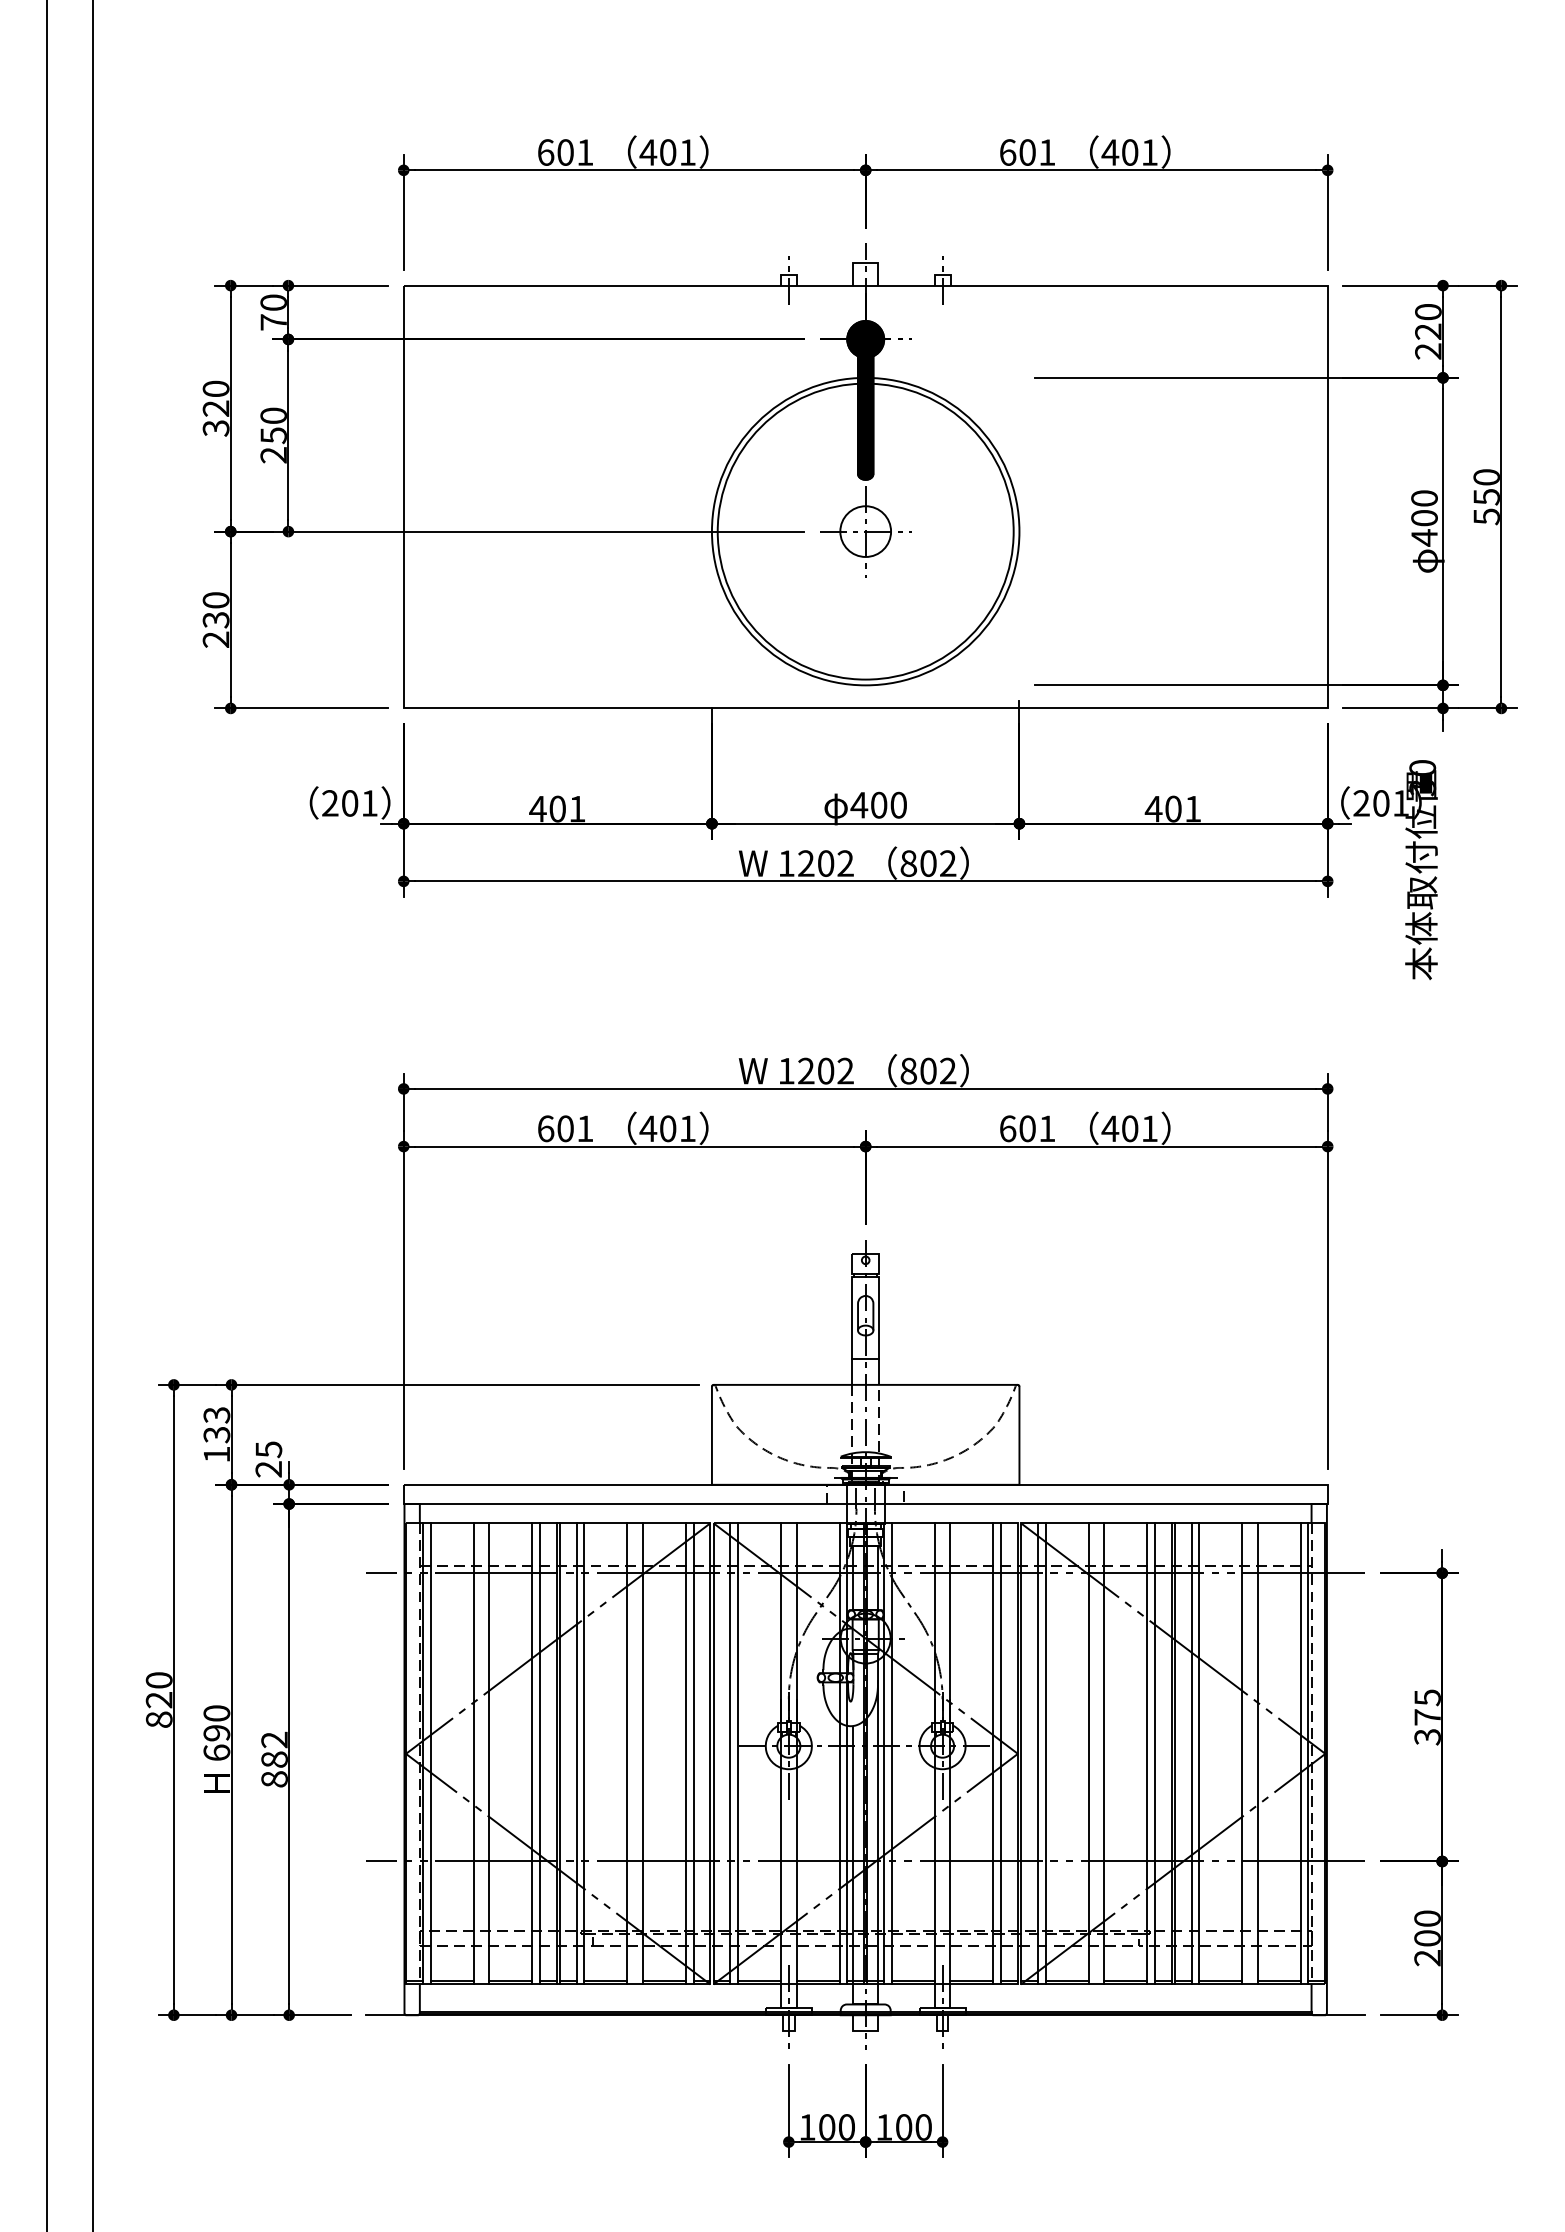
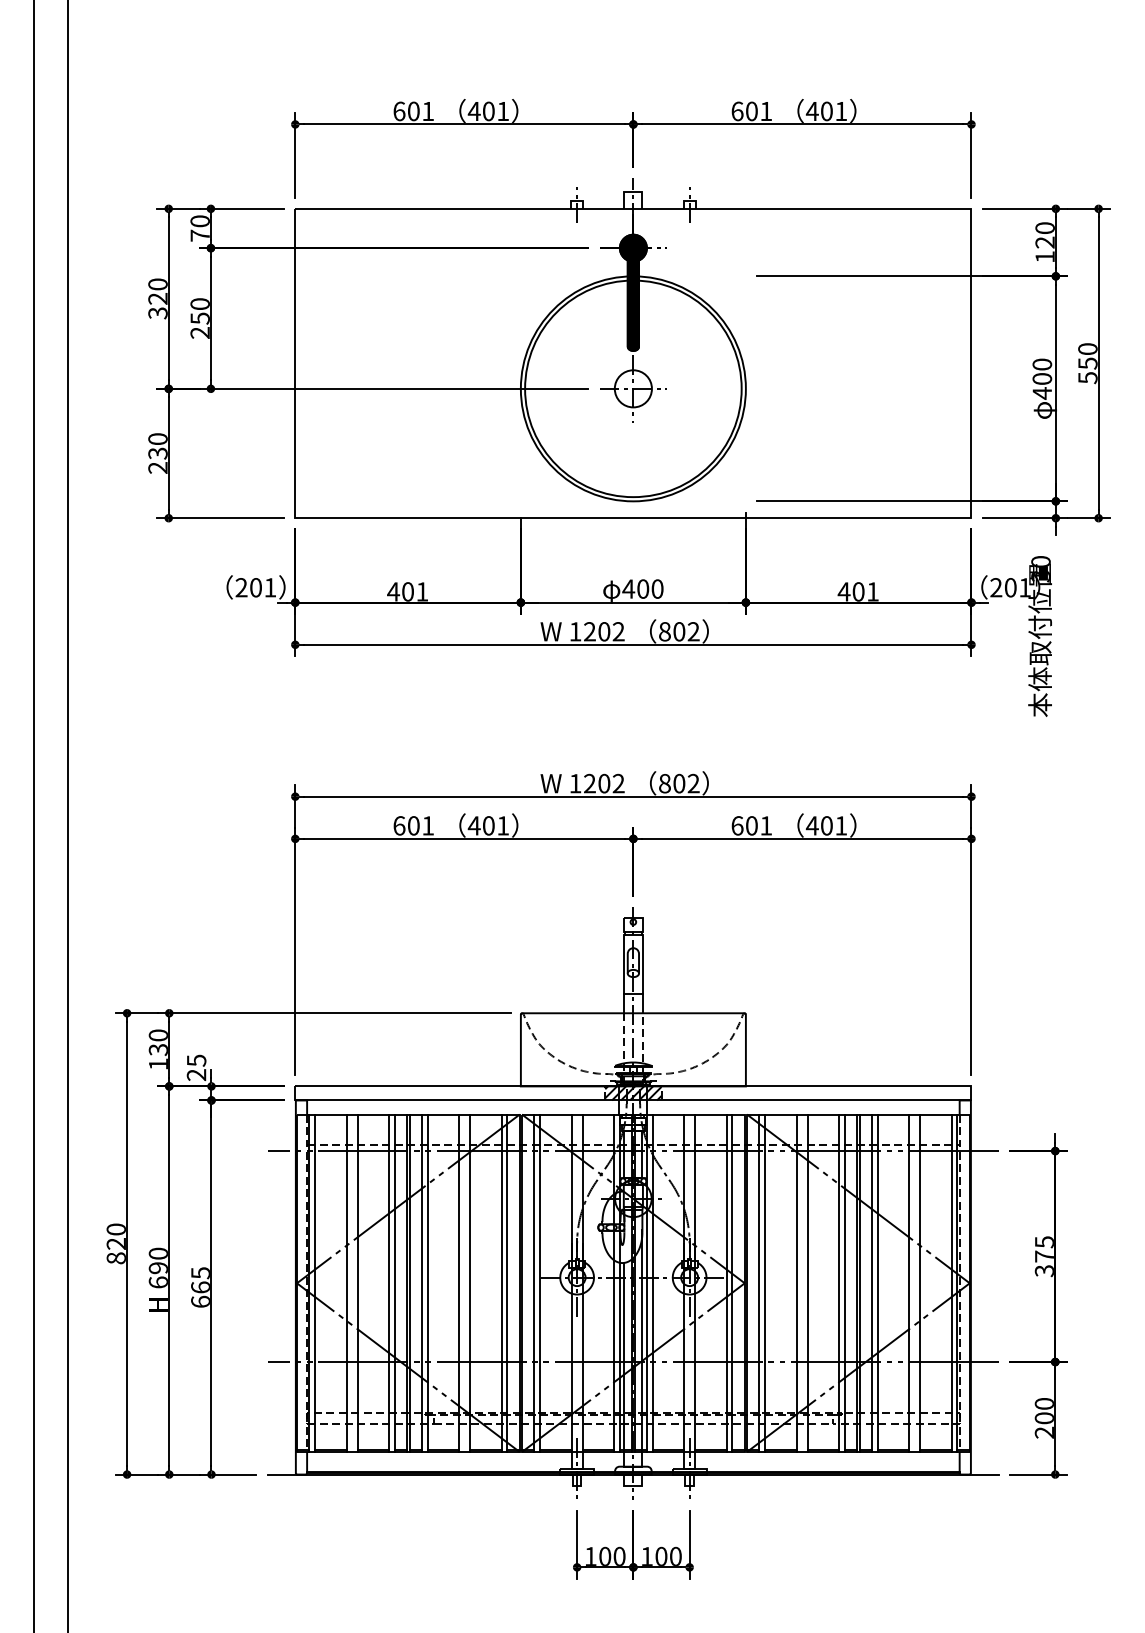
text: (1428, 351) -> (1045, 257), 220 -> 120
text: (216, 1415) -> (158, 1035), 133 -> 130
hatch: (865, 1494) -> (633, 1093), added
text: (274, 1759) -> (200, 1287), 882 -> 665

